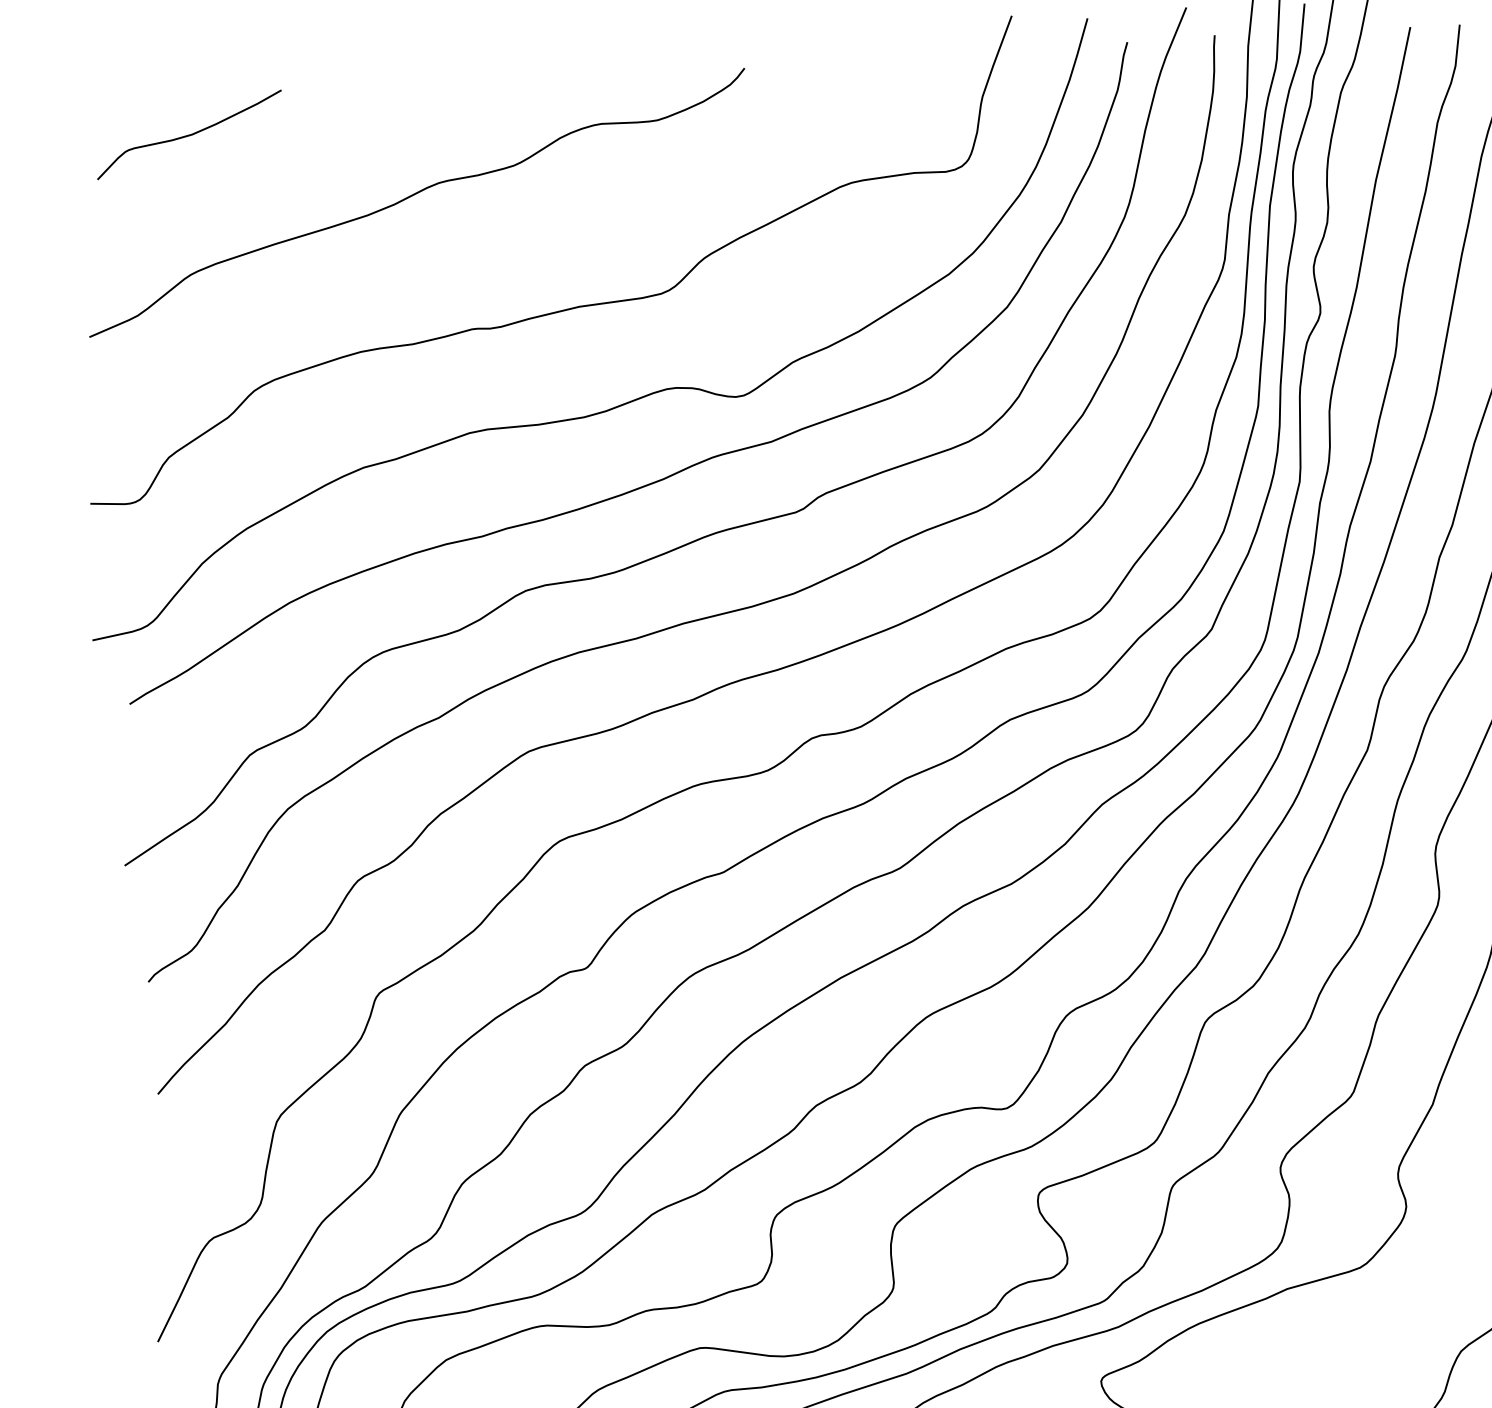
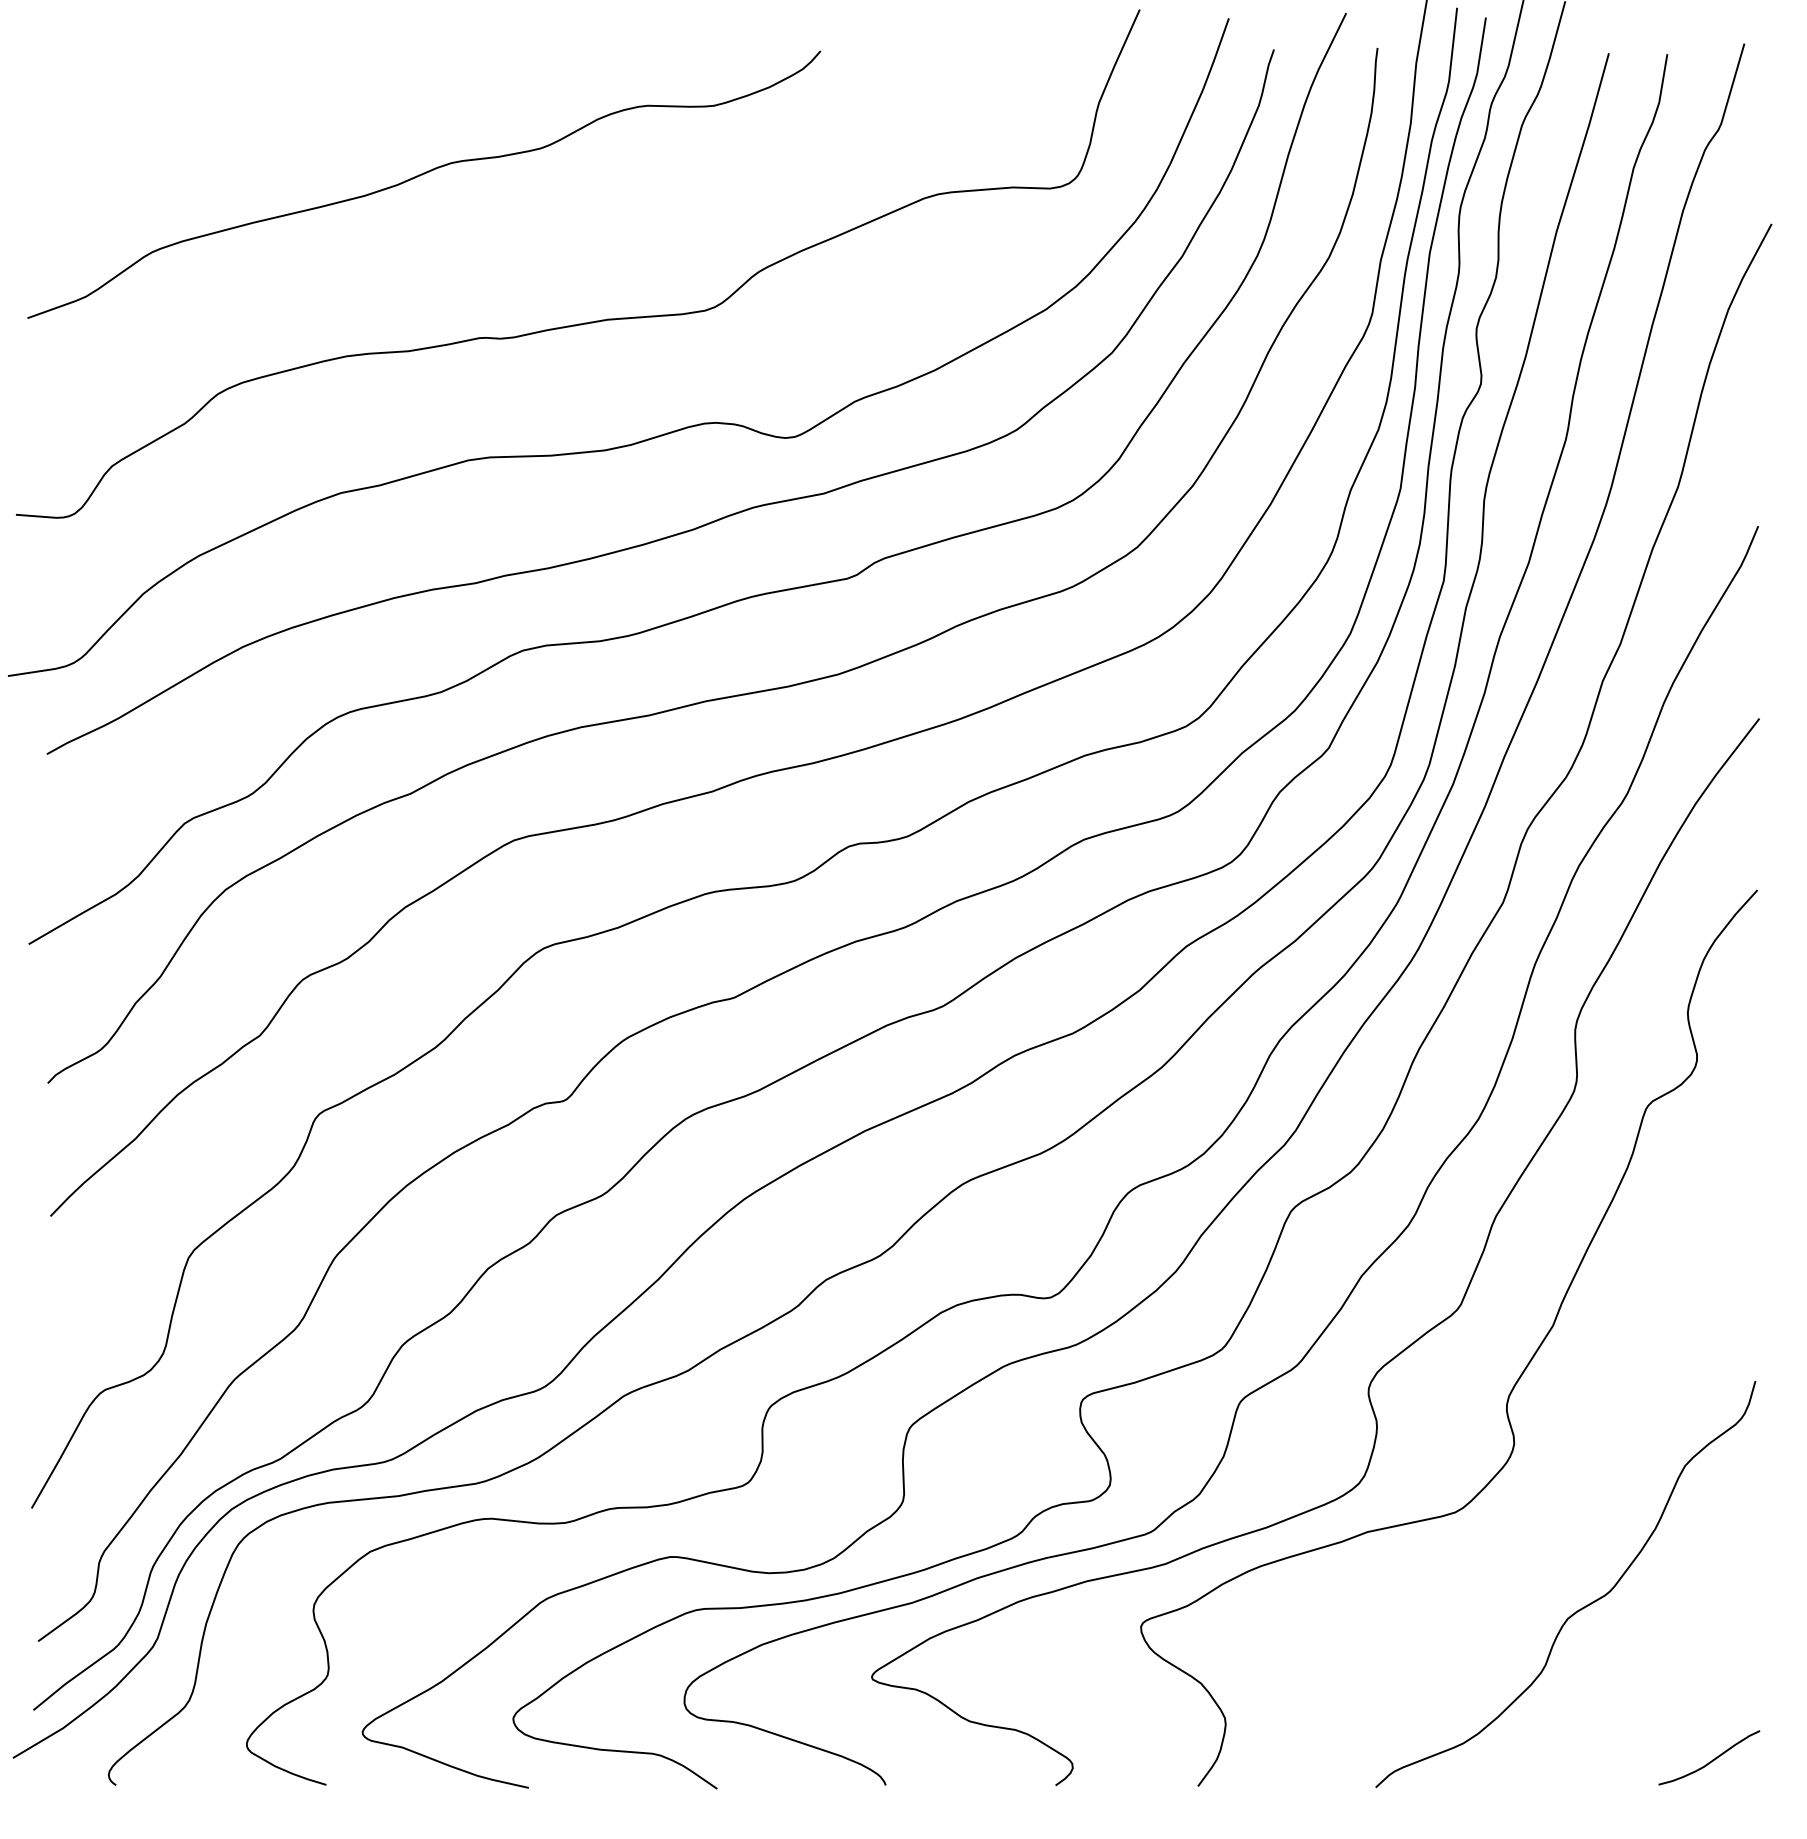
curve: (189, 135) -> (160, 87), removed

